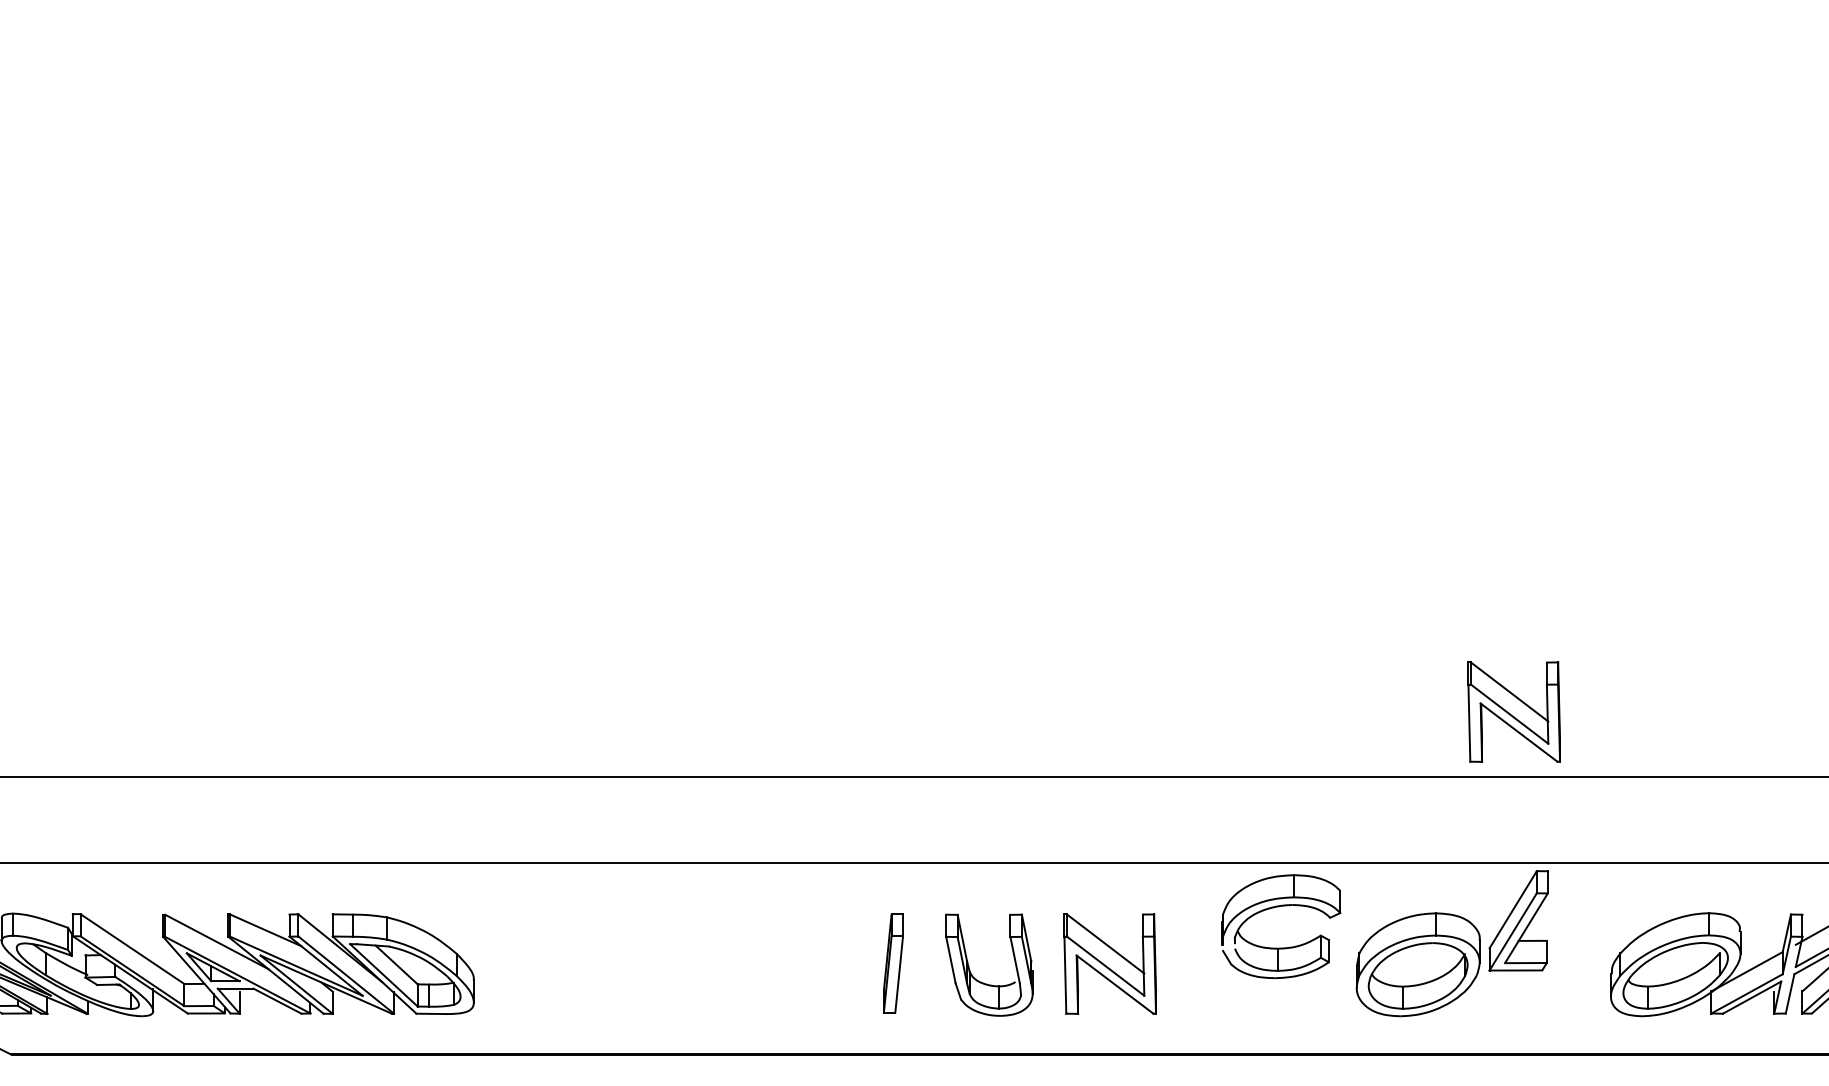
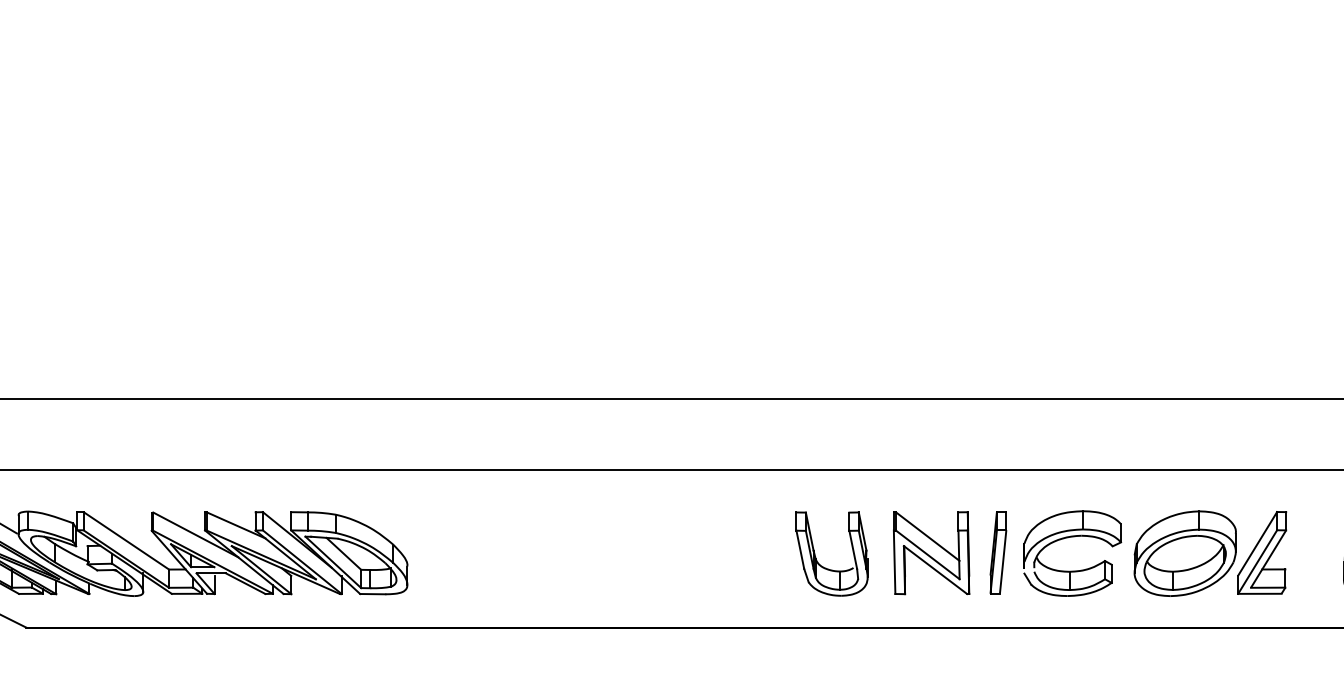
part: (1513, 711) -> (1263, 345), removed
part: (1278, 907) -> (1070, 537), moved
part: (1518, 920) -> (1262, 552), moved
part: (893, 963) -> (998, 552), moved

